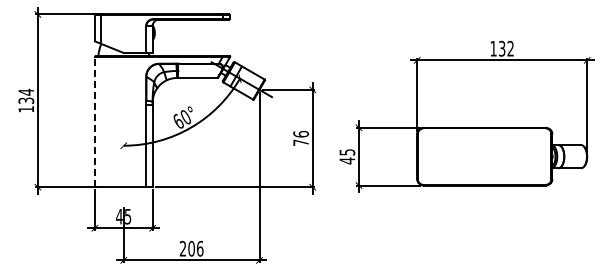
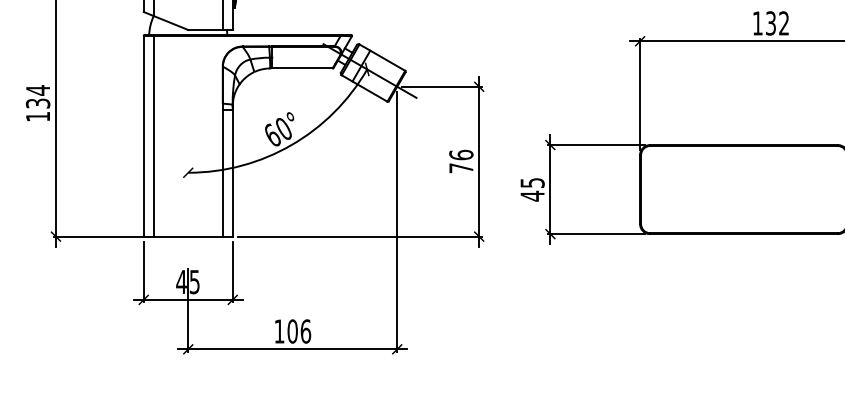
line: (94, 121) -> (143, 135), dashed -> solid
line: (101, 121) -> (153, 135), added
text: (182, 248) -> (278, 331), 206 -> 106

